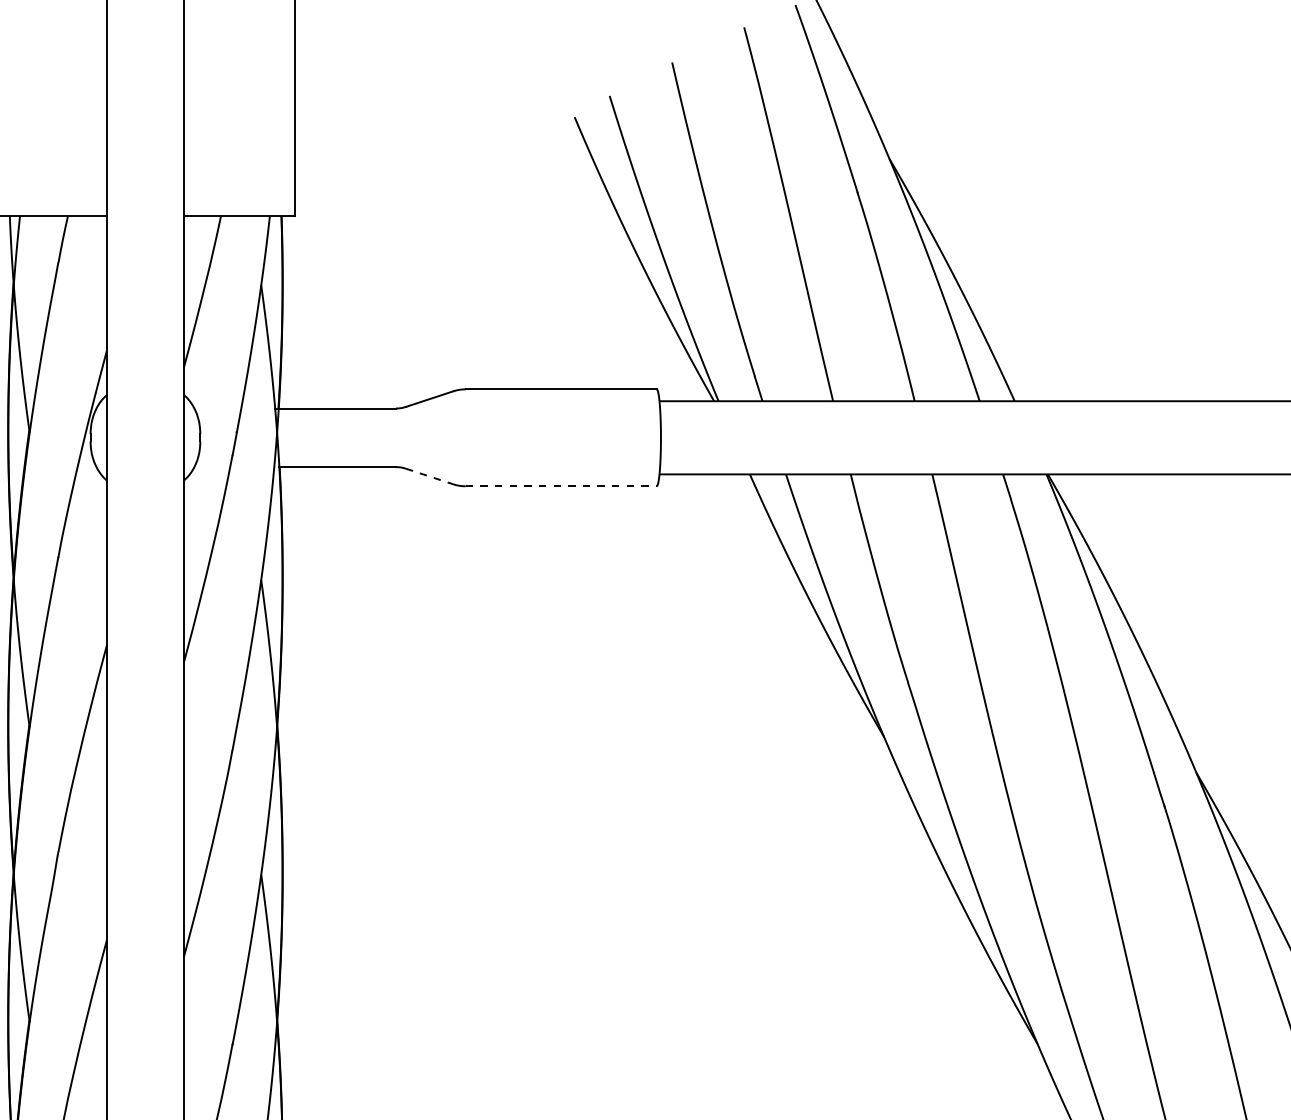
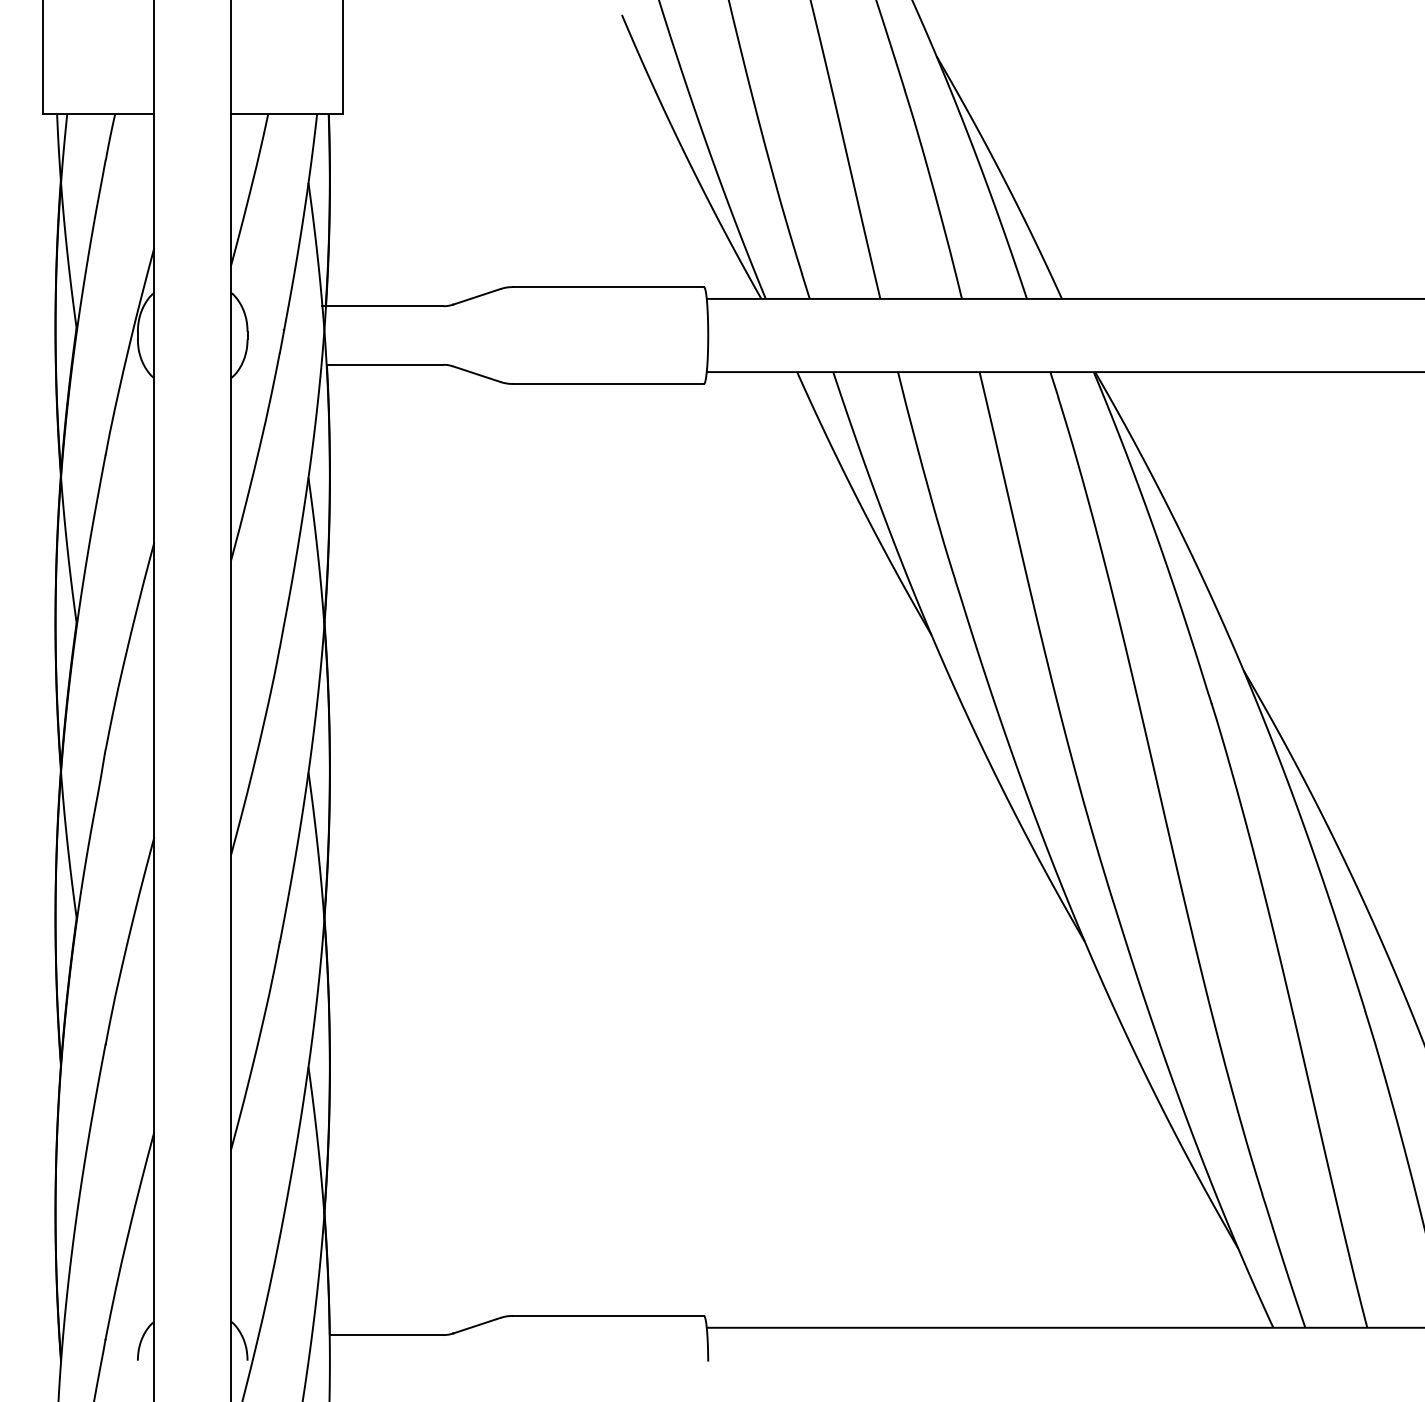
line: (429, 476) -> (476, 374), dashed -> solid
line: (562, 485) -> (609, 383), dashed -> solid

